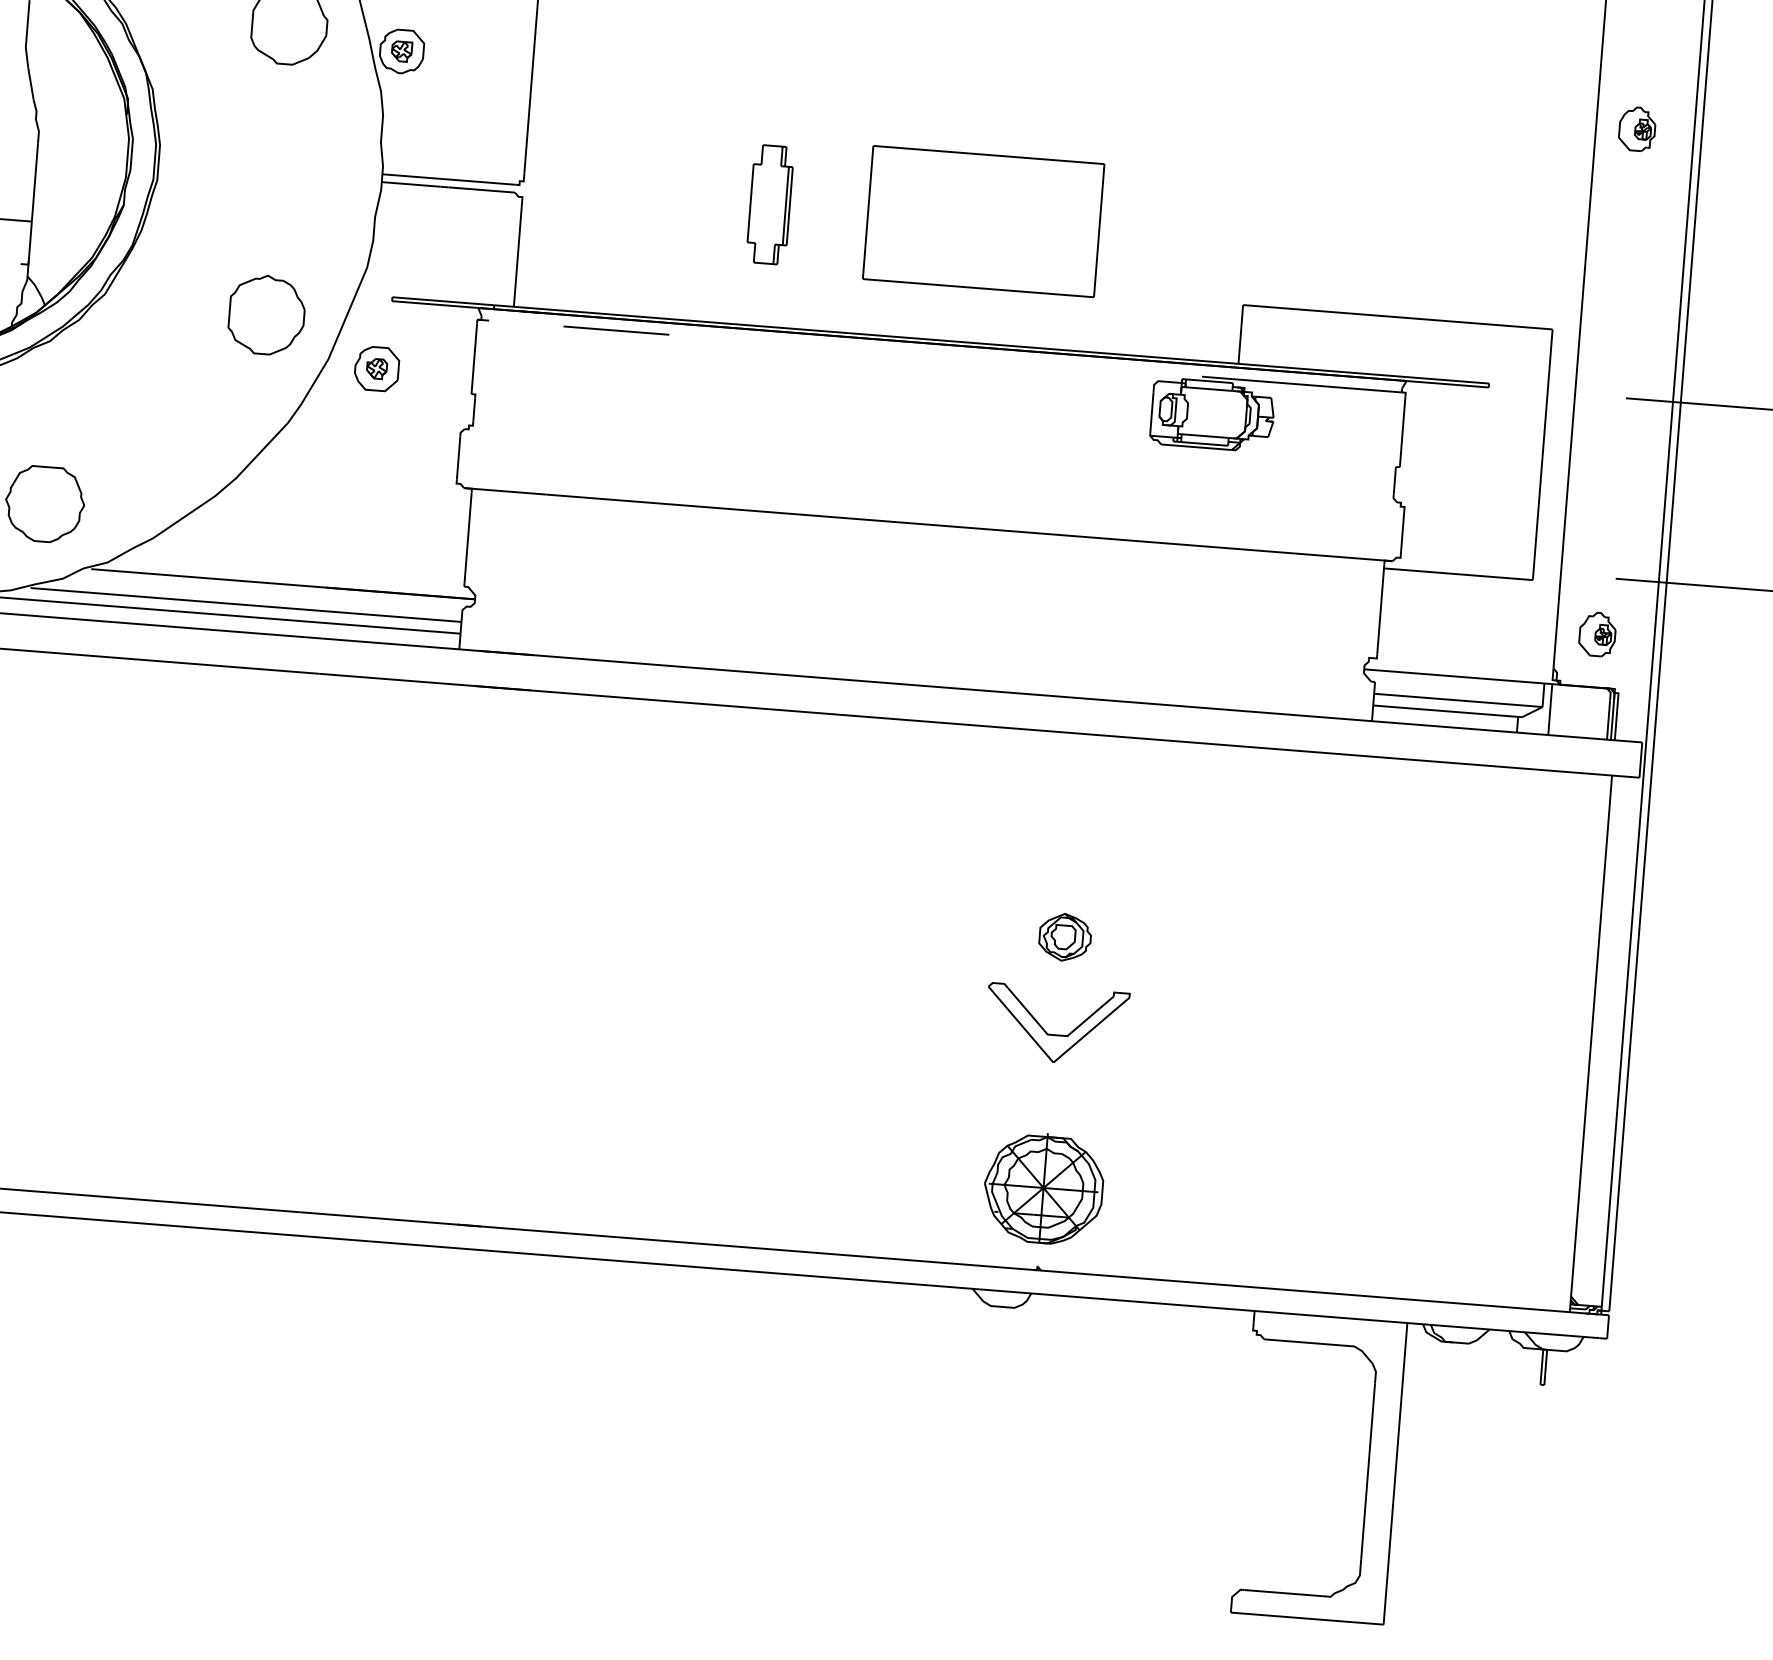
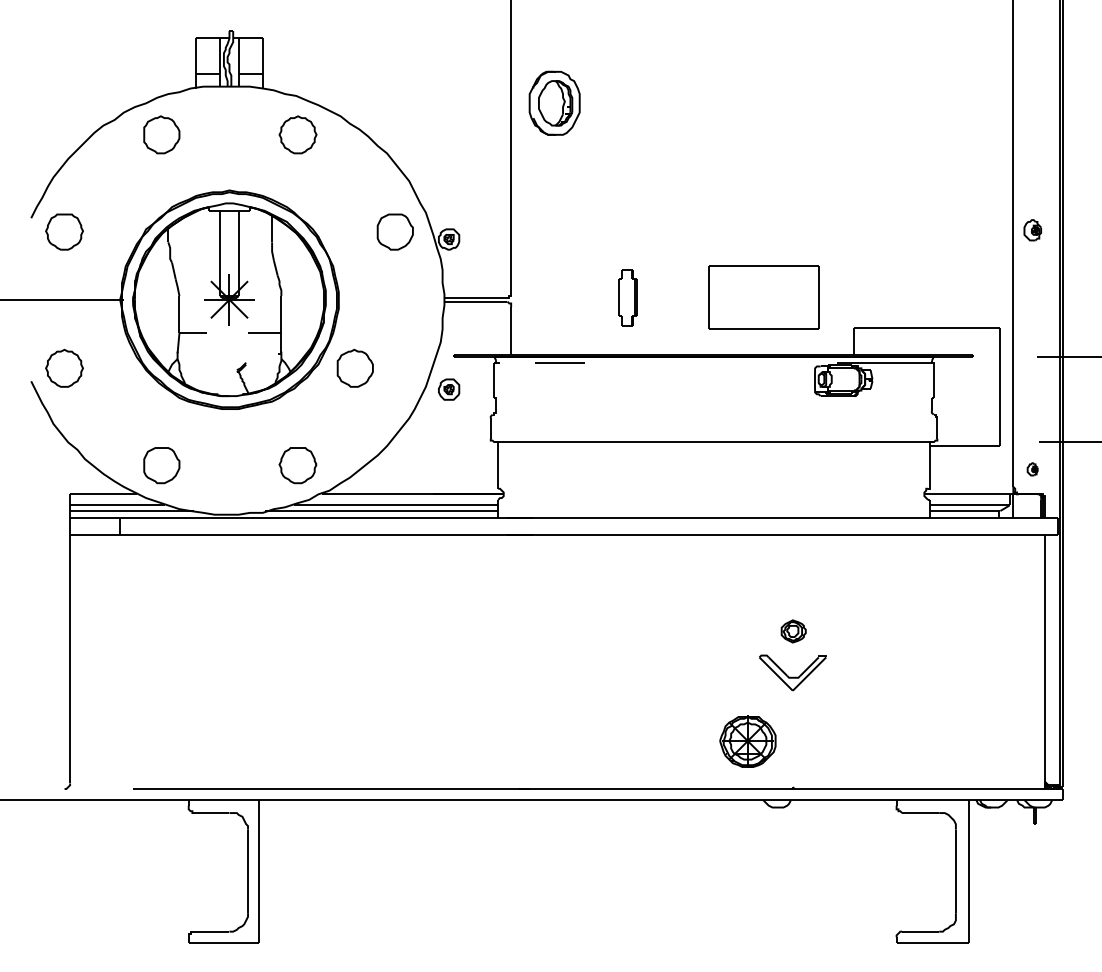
part: (982, 220) -> (763, 297), moved
part: (265, 313) -> (354, 367), moved
part: (1596, 634) -> (1032, 469), size x0.6
part: (1042, 1188) -> (747, 741), moved

